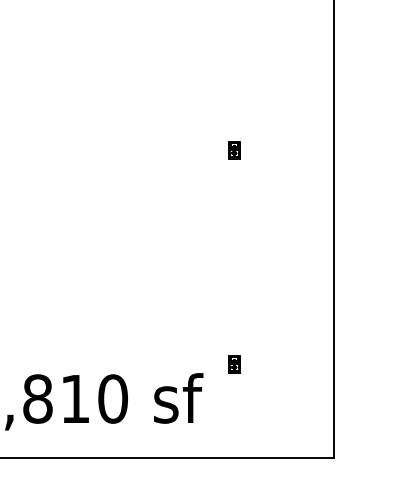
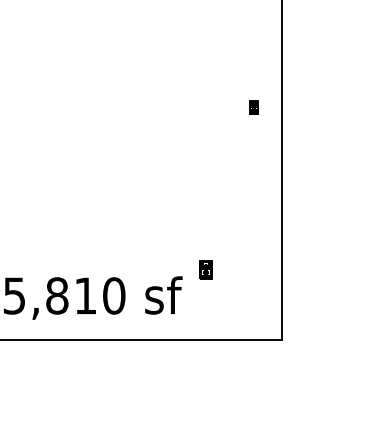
part: (233, 150) -> (253, 107), moved
part: (233, 364) -> (205, 269), size x1.4

